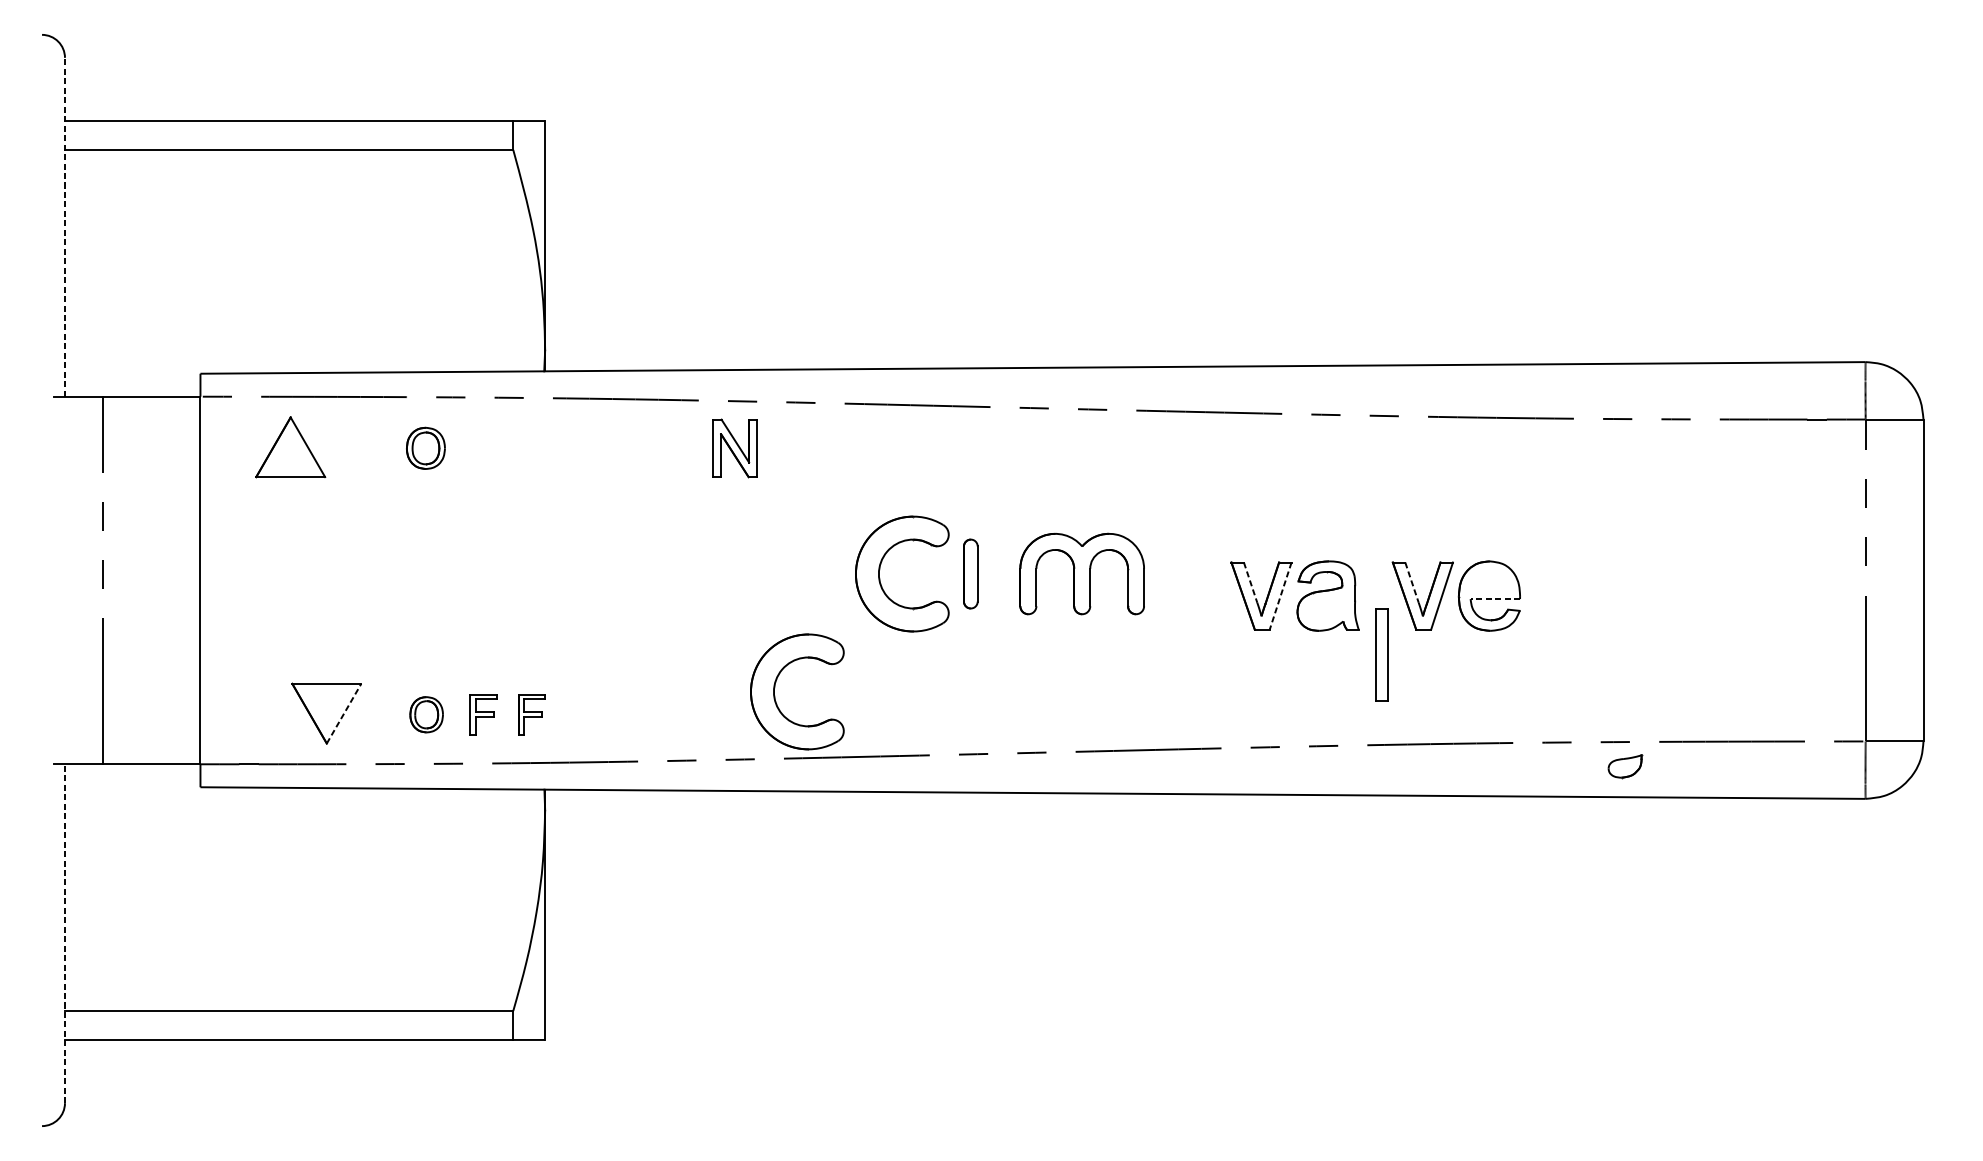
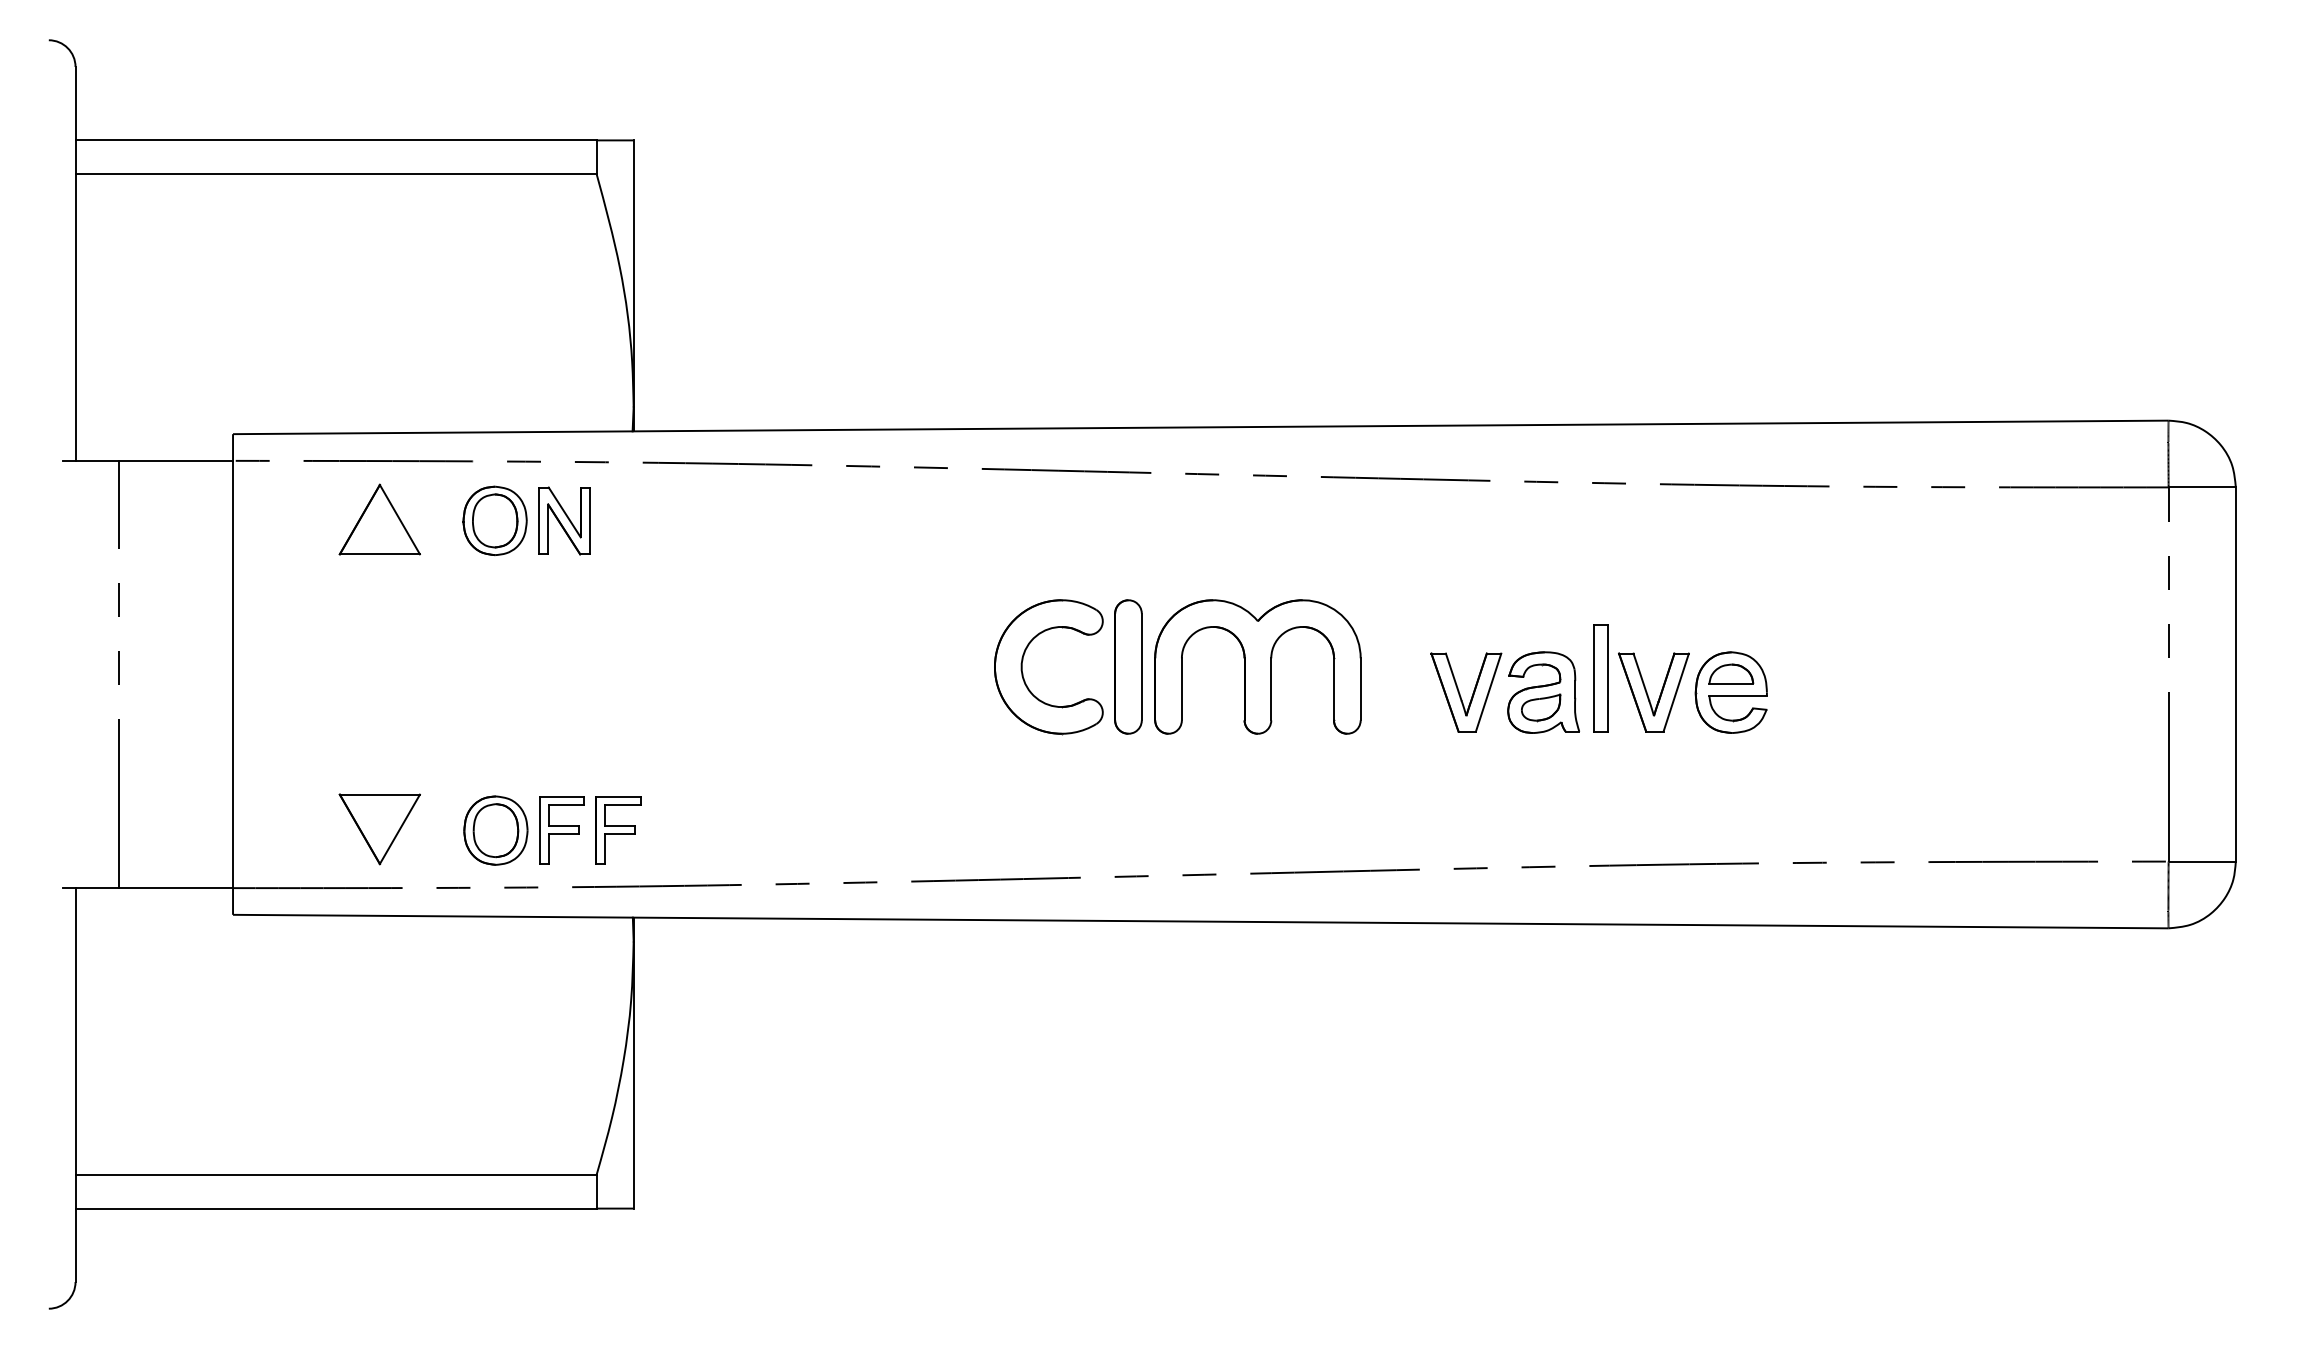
line: (64, 226) -> (75, 263), dashed -> solid
part: (290, 447) -> (379, 519), moved
part: (425, 448) -> (494, 520), size x1.43
part: (735, 448) -> (564, 520), moved
part: (970, 573) -> (1128, 666), size x1.67
part: (1081, 573) -> (1257, 666), size x1.43
part: (1489, 579) -> (1731, 673), added
line: (1250, 583) -> (1453, 677), dashed -> solid
line: (1412, 583) -> (1641, 677), dashed -> solid
line: (1280, 596) -> (1488, 693), dashed -> solid
line: (1495, 599) -> (1738, 696), dashed -> solid
part: (1381, 655) -> (1600, 678), moved
part: (775, 697) -> (901, 810), removed
line: (344, 712) -> (400, 828), dashed -> solid
part: (426, 714) -> (495, 830), size x1.67
part: (483, 714) -> (561, 830), size x1.43
part: (532, 714) -> (618, 830), size x1.43
part: (1625, 766) -> (1541, 707), moved
line: (64, 934) -> (75, 1085), dashed -> solid

